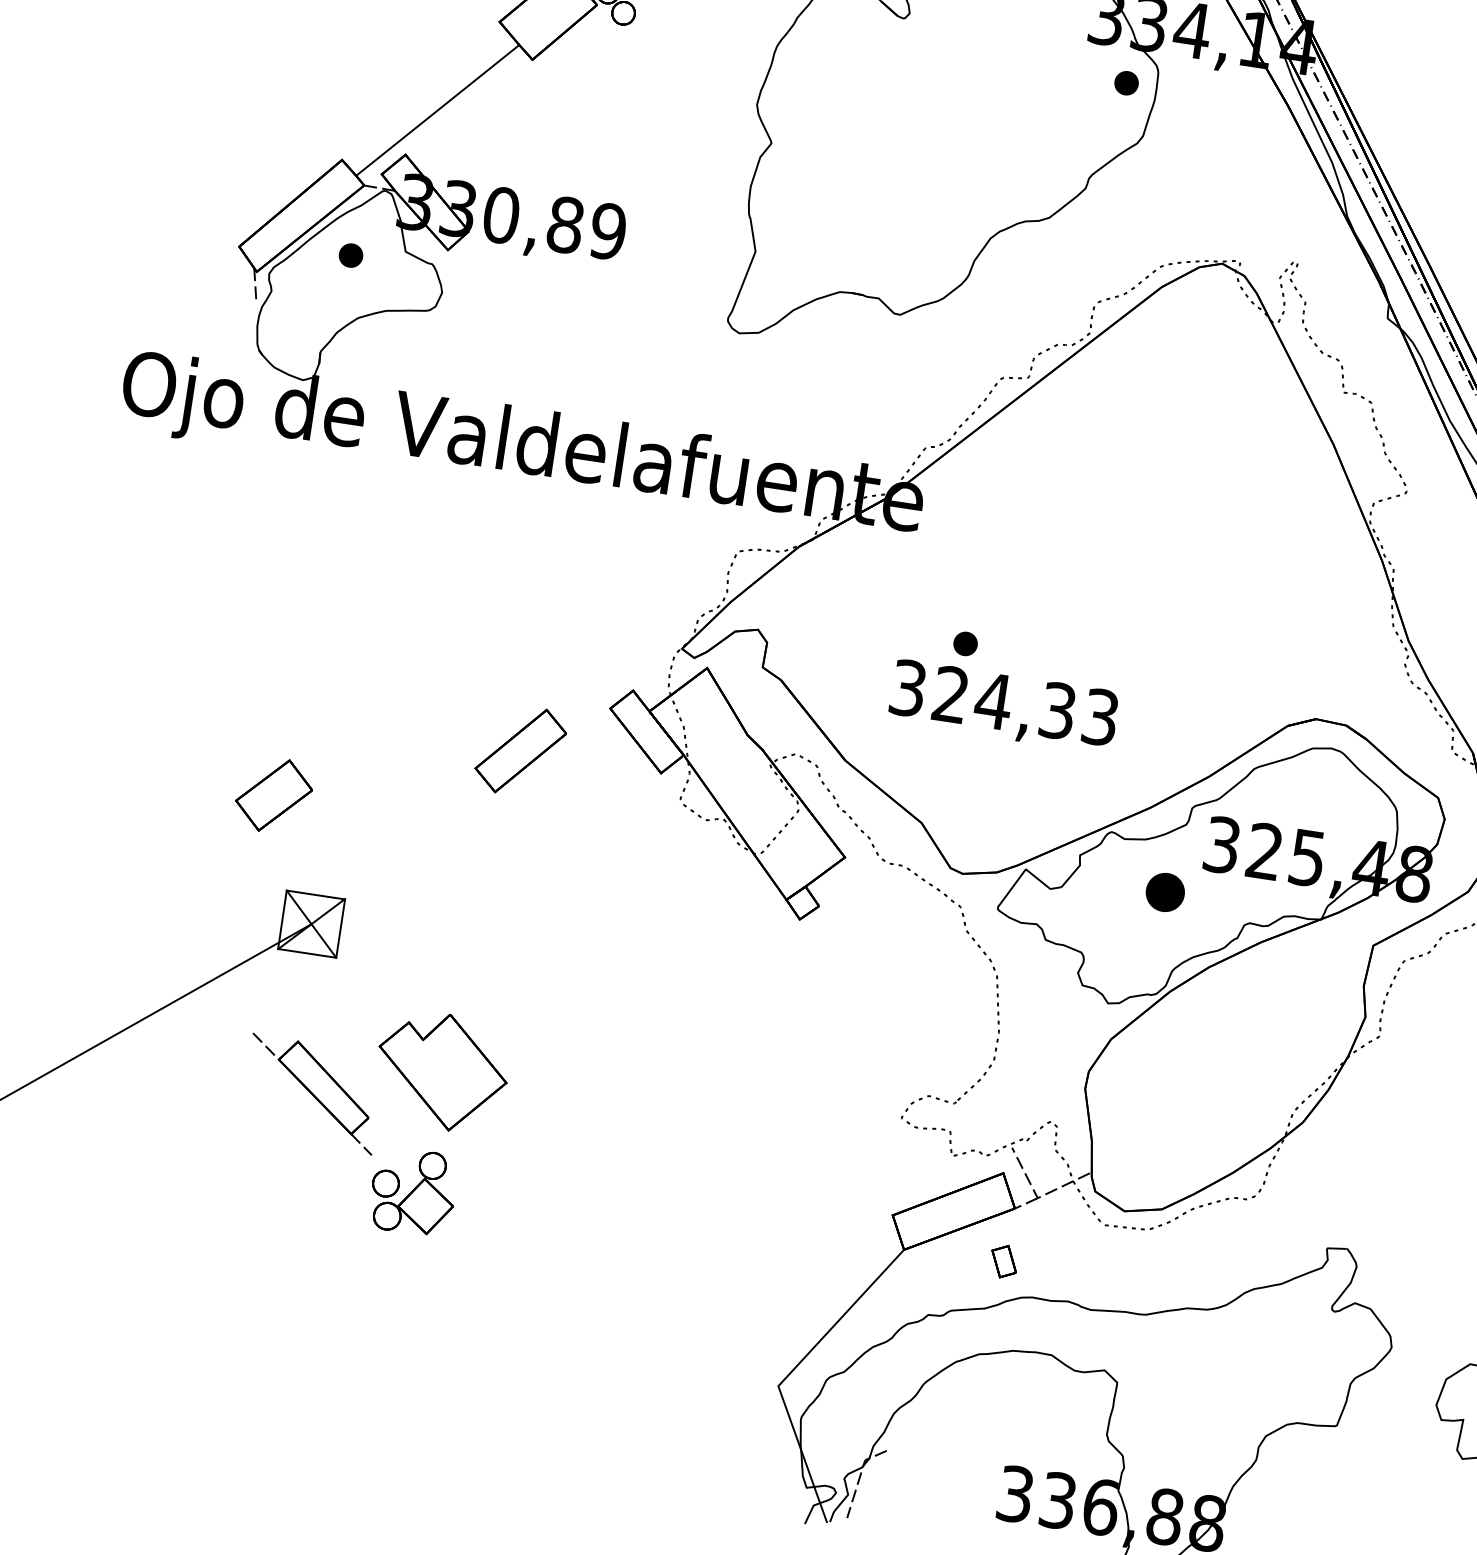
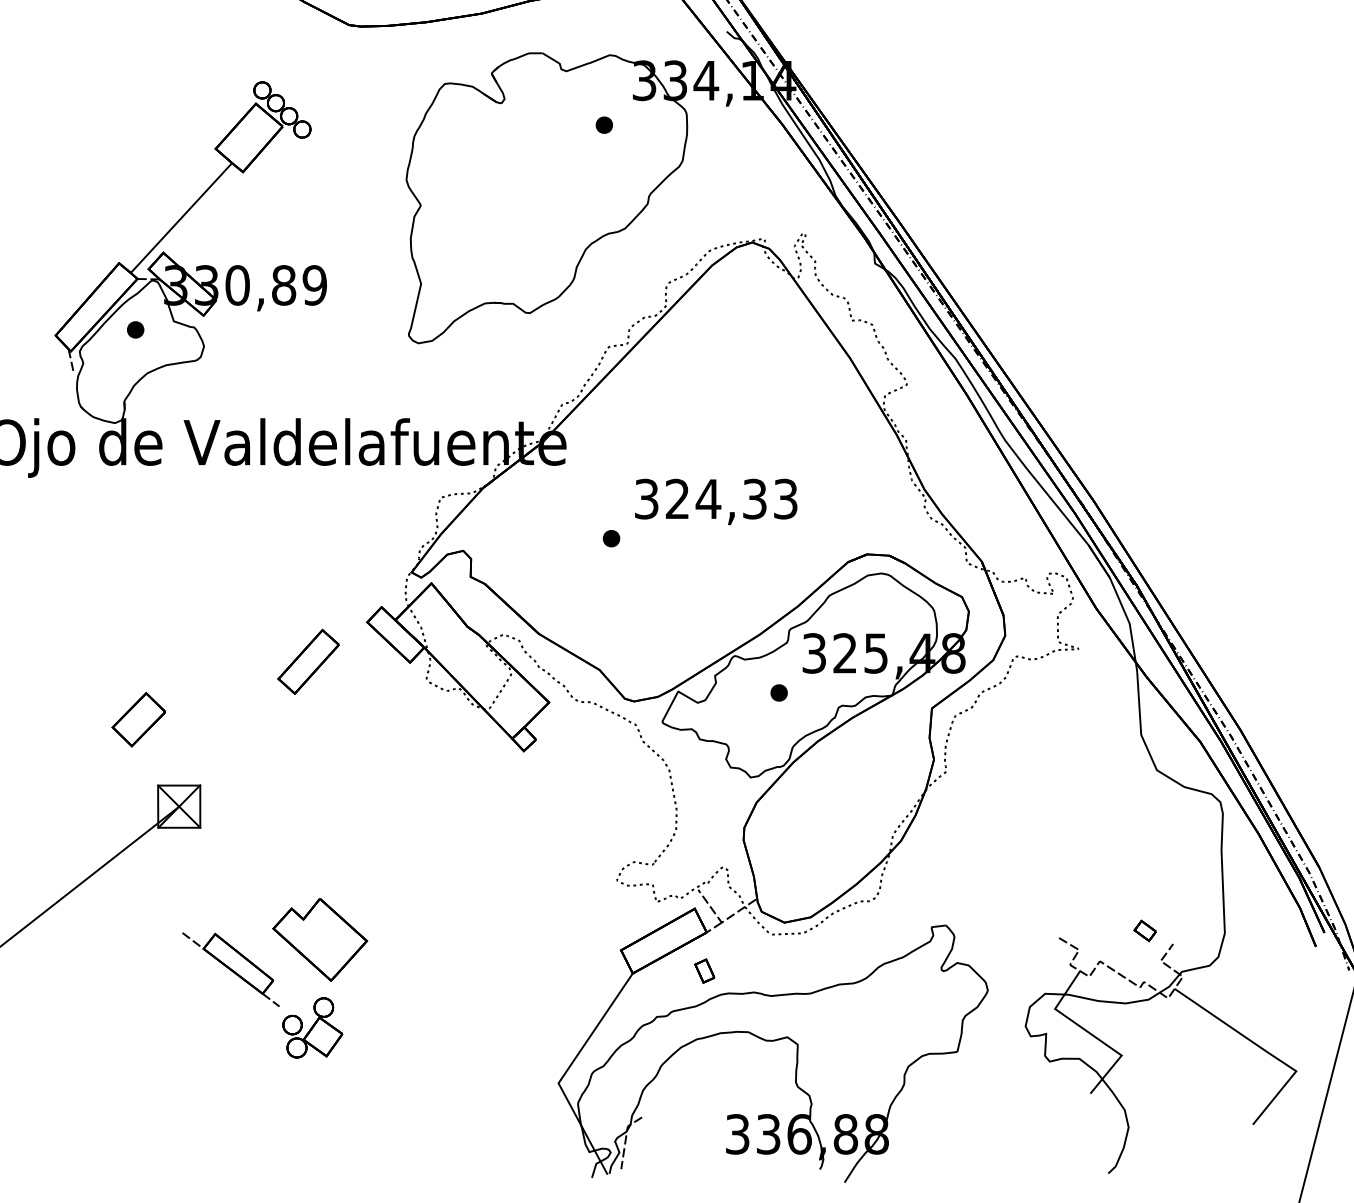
part: (1125, 82) -> (603, 124), moved
text: (1004, 706) -> (716, 501), moved
part: (1164, 891) -> (778, 692), size x0.62
part: (372, 1115) -> (275, 978), moved

